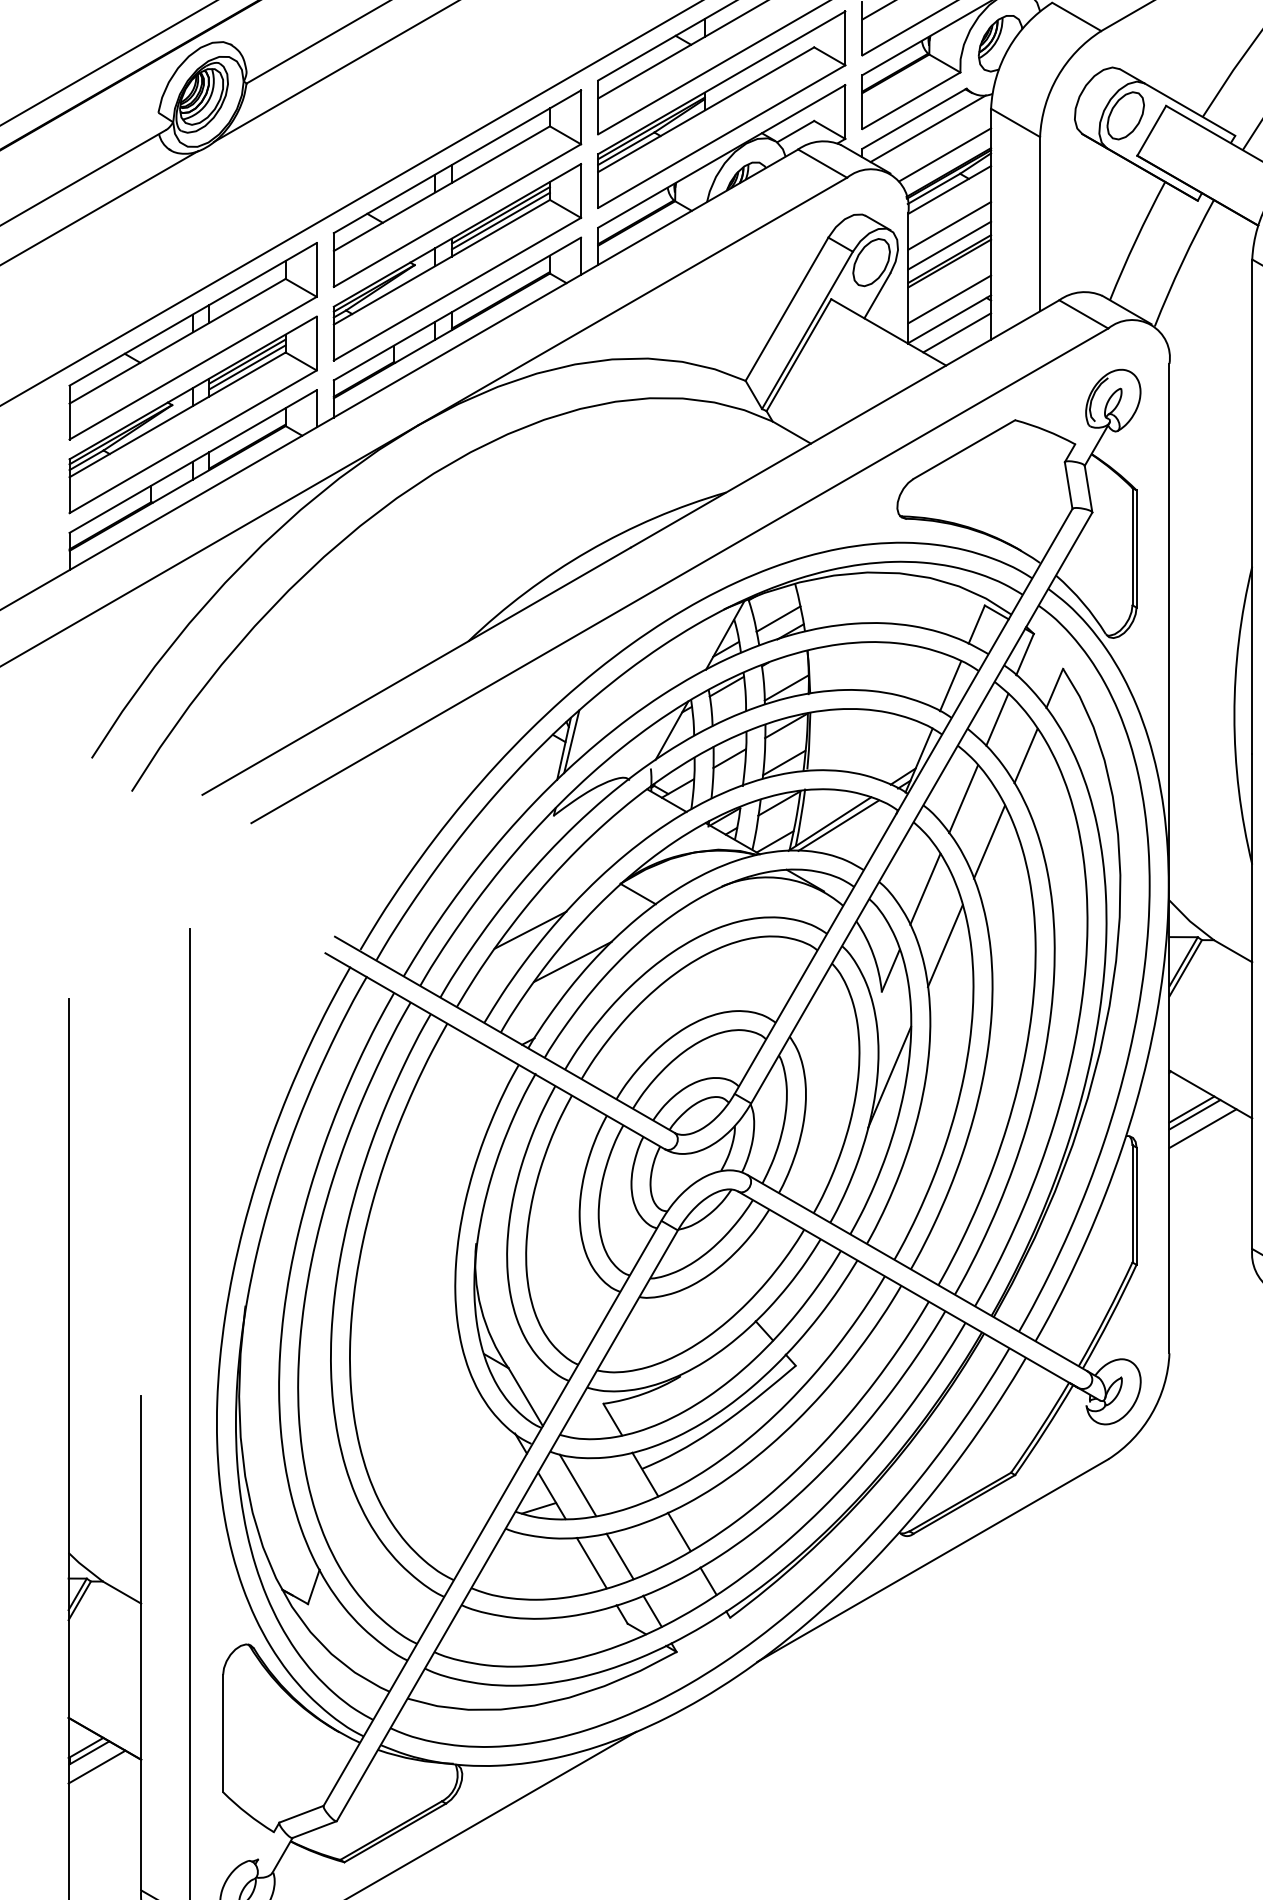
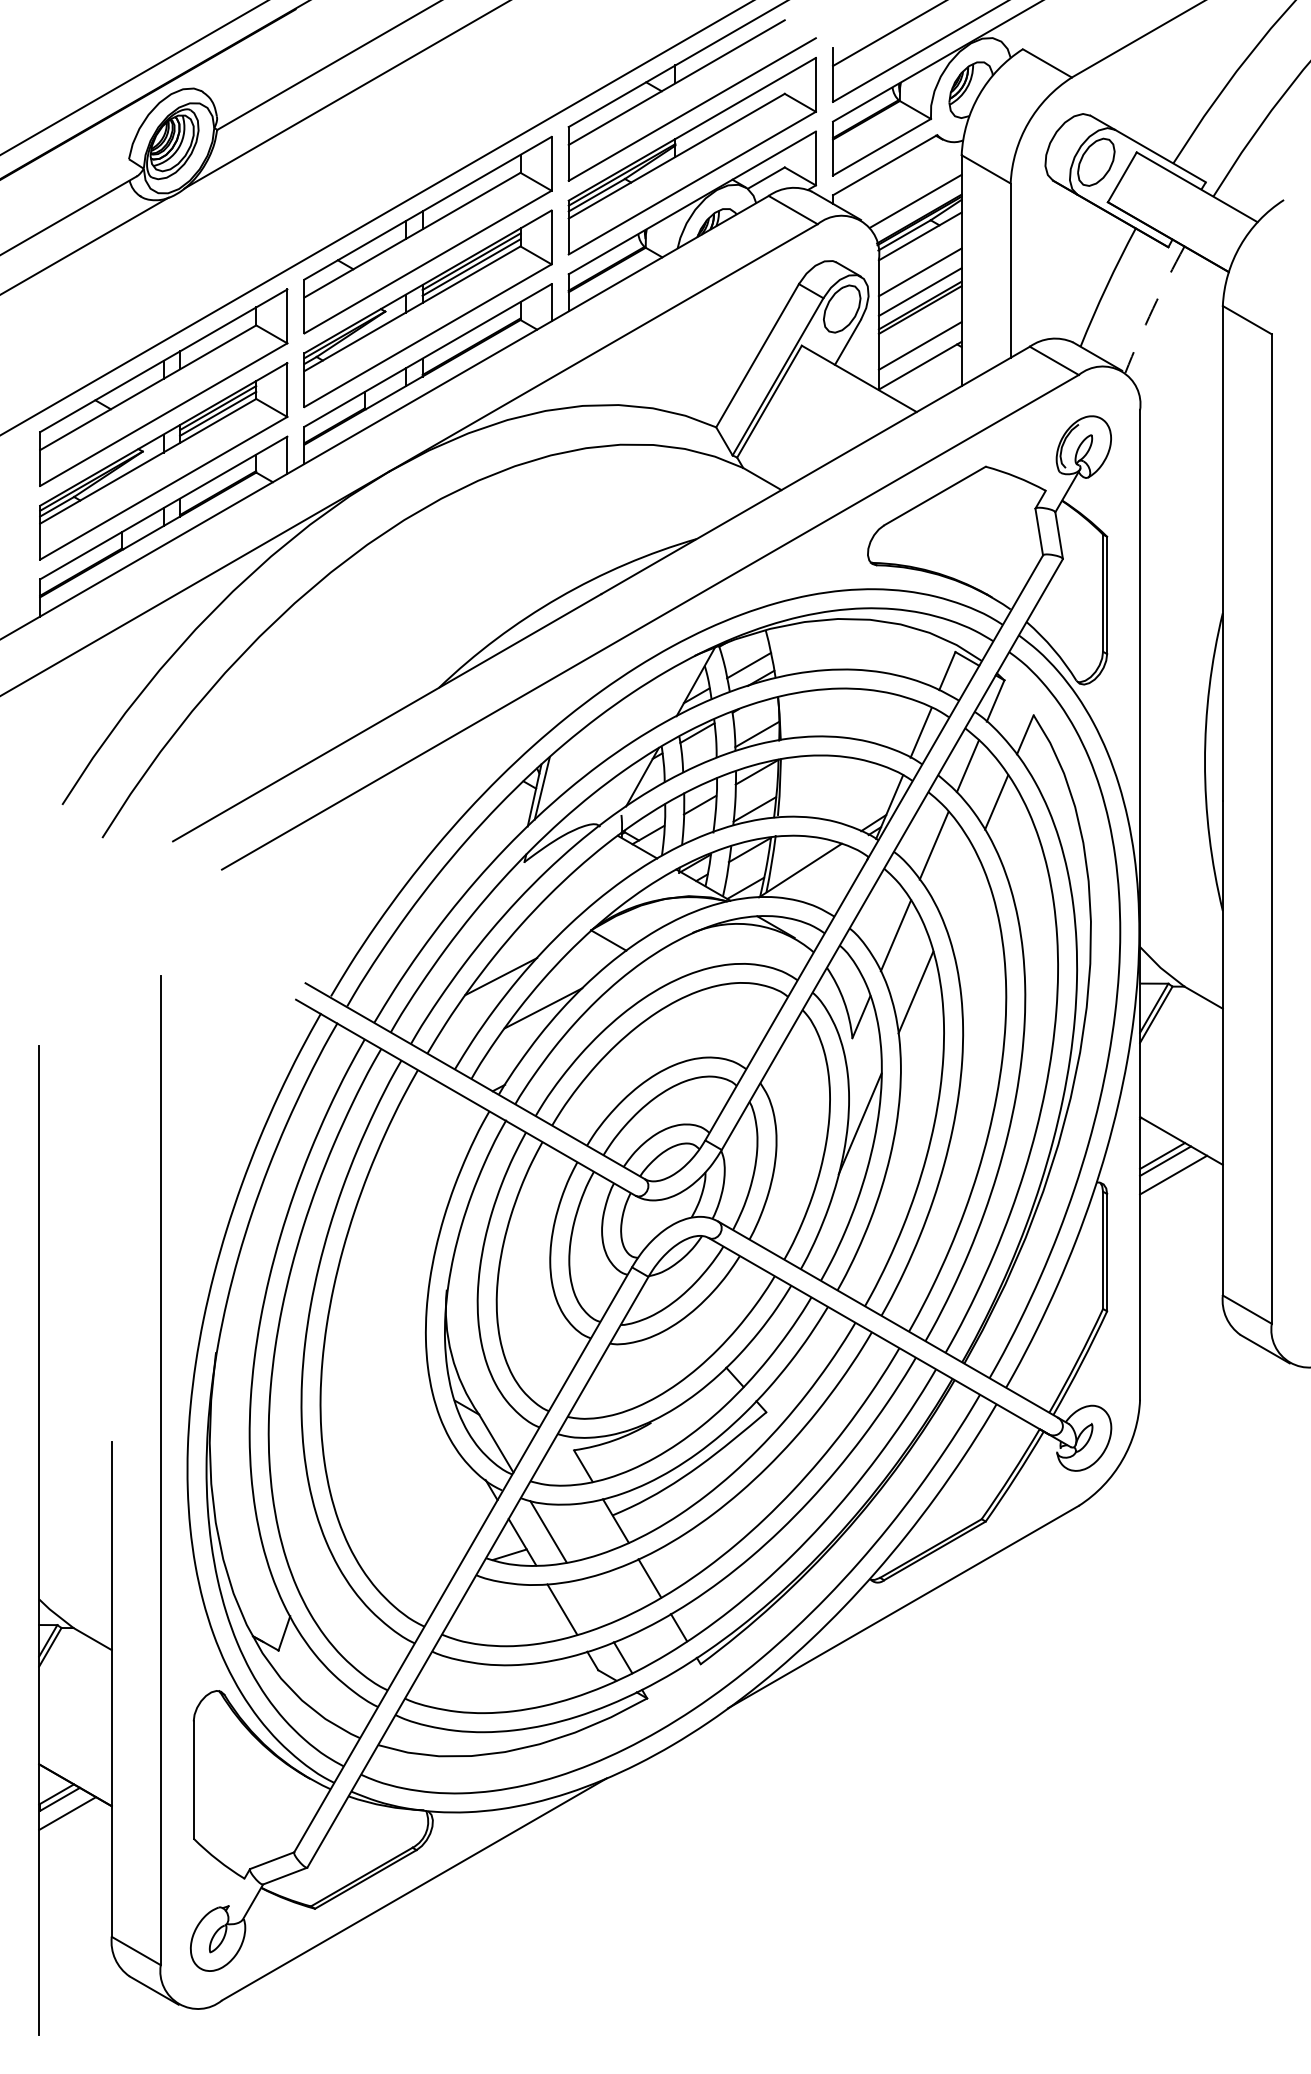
line: (927, 128) -> (898, 174), removed
arc: (1182, 262) -> (1153, 308), solid -> dashed
line: (956, 332) -> (927, 378), removed
line: (838, 826) -> (809, 872), removed
line: (988, 842) -> (959, 888), removed
line: (619, 1556) -> (590, 1602), removed

